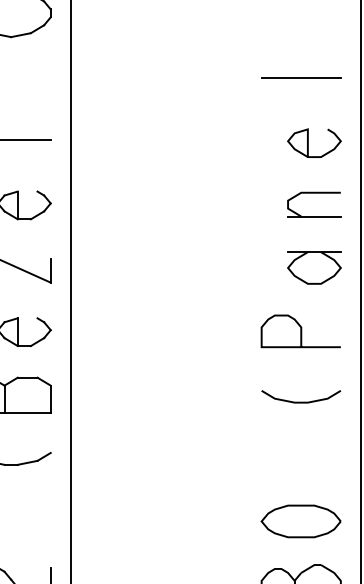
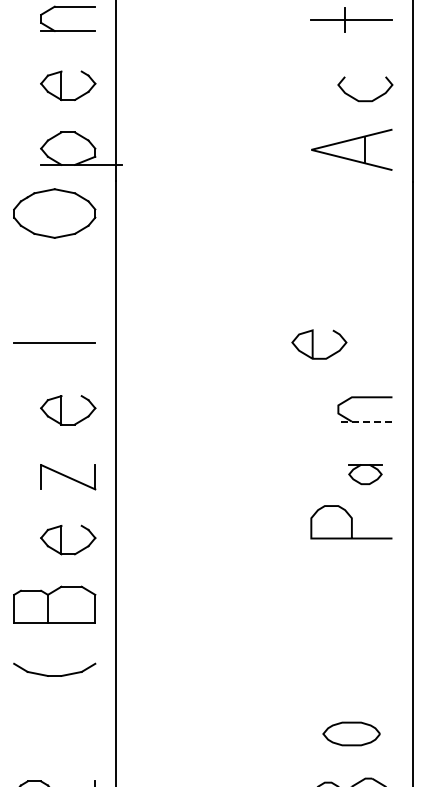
line: (300, 77) -> (351, 279), removed
curve: (308, 143) -> (313, 344), moved
line: (313, 216) -> (364, 421), solid -> dashed
part: (314, 268) -> (365, 474), size x0.6
curve: (300, 331) -> (351, 522), moved
curve: (300, 401) -> (351, 611), removed
part: (300, 520) -> (351, 733), size x0.7

